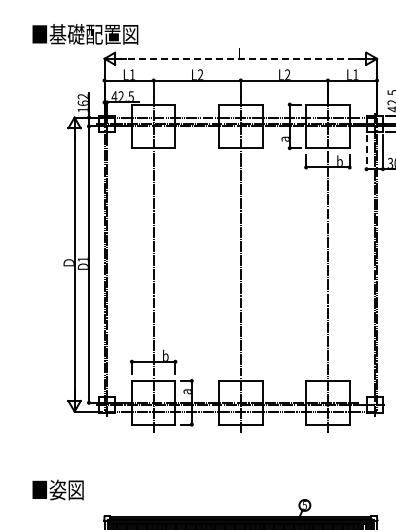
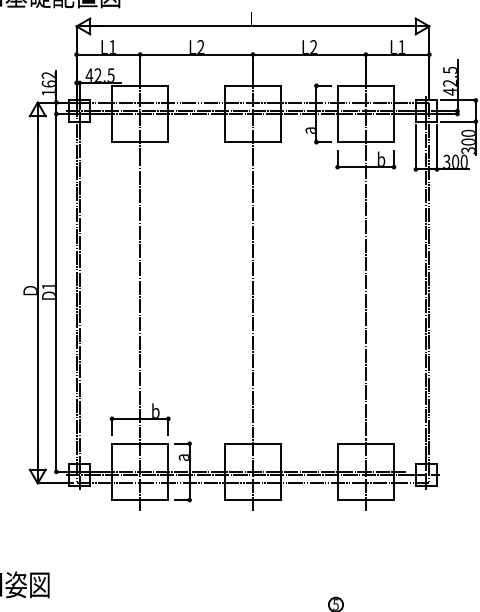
line: (240, 58) -> (252, 26), dashed -> solid
line: (366, 152) -> (415, 147), dashed -> solid

